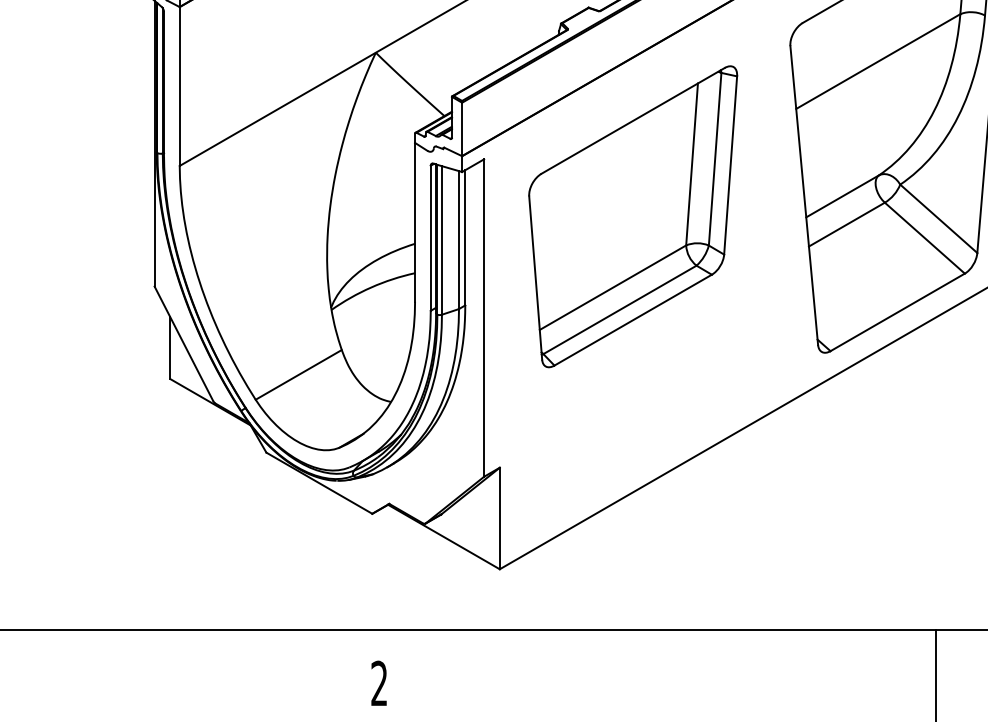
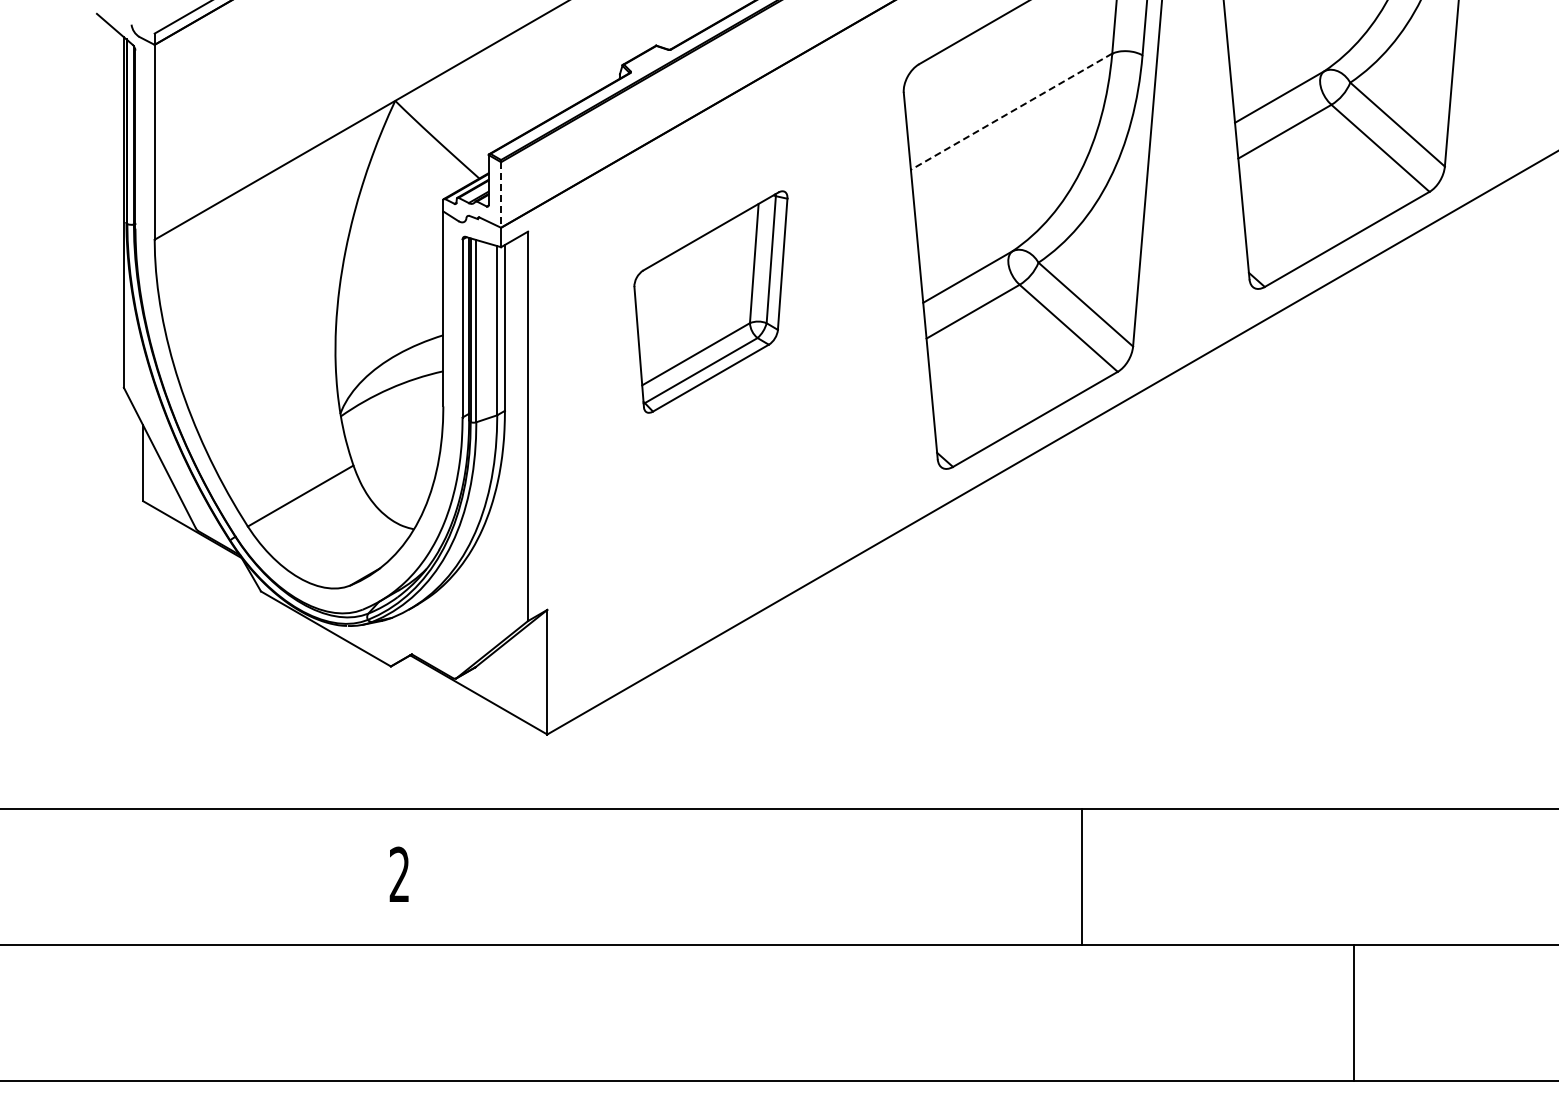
line: (878, 61) -> (1011, 111), solid -> dashed
line: (462, 129) -> (501, 195), solid -> dashed
part: (632, 216) -> (710, 301), size x0.6

